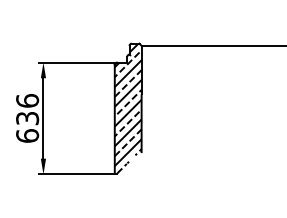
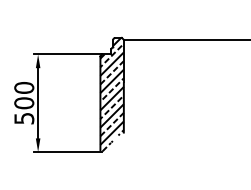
text: (27, 117) -> (24, 102), 636 -> 500

